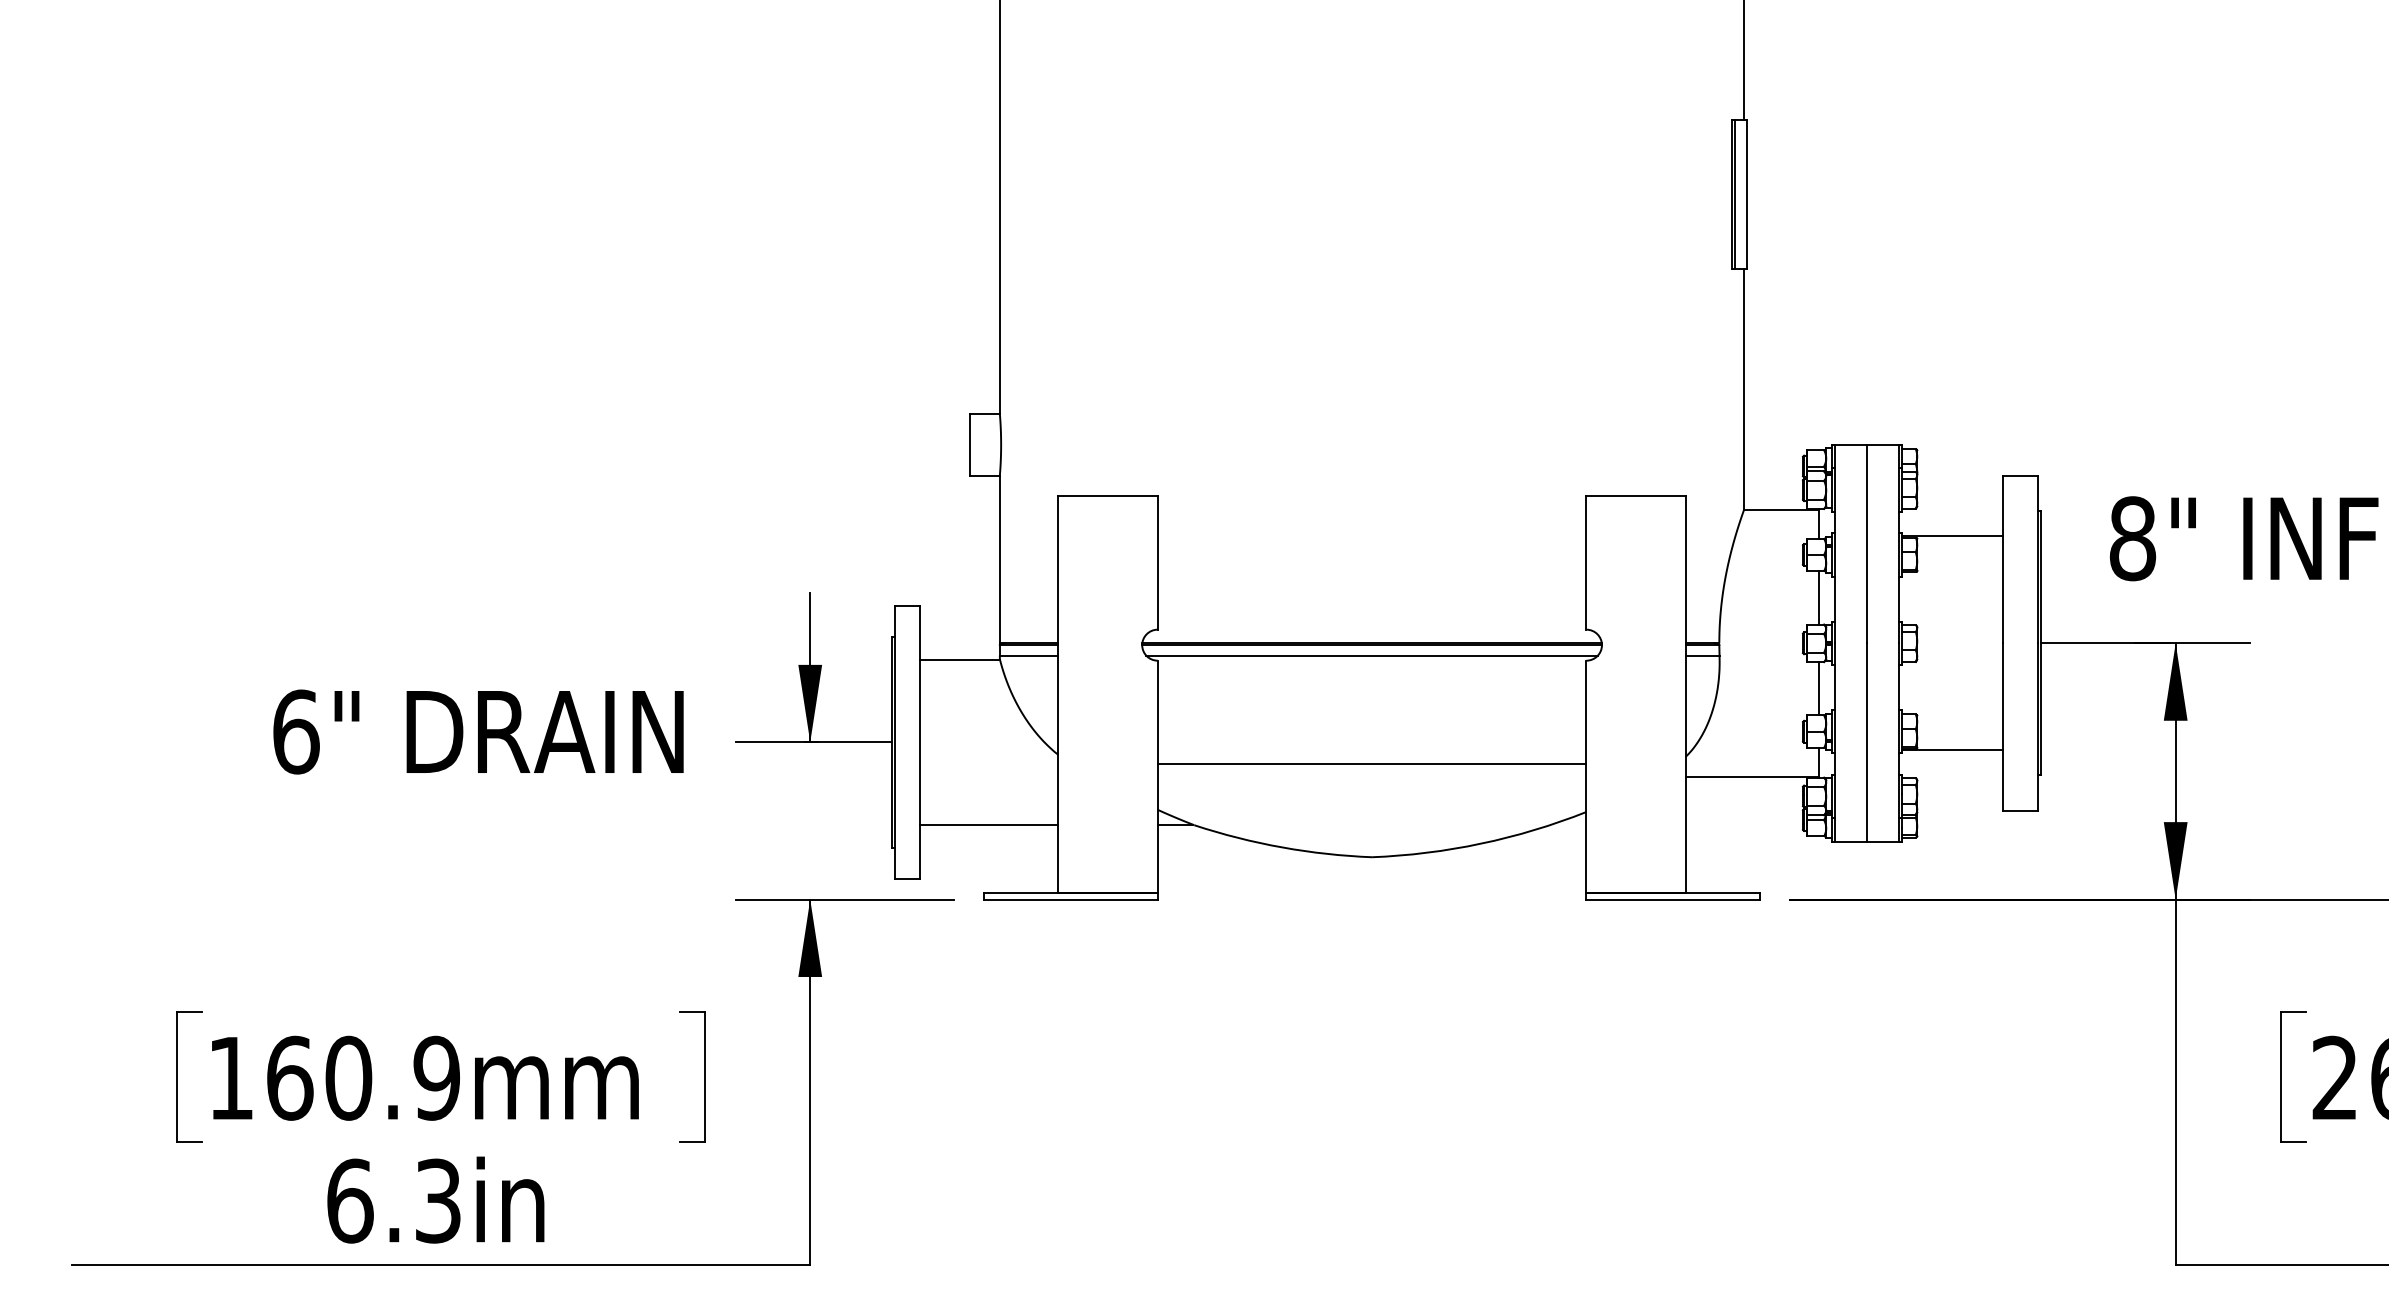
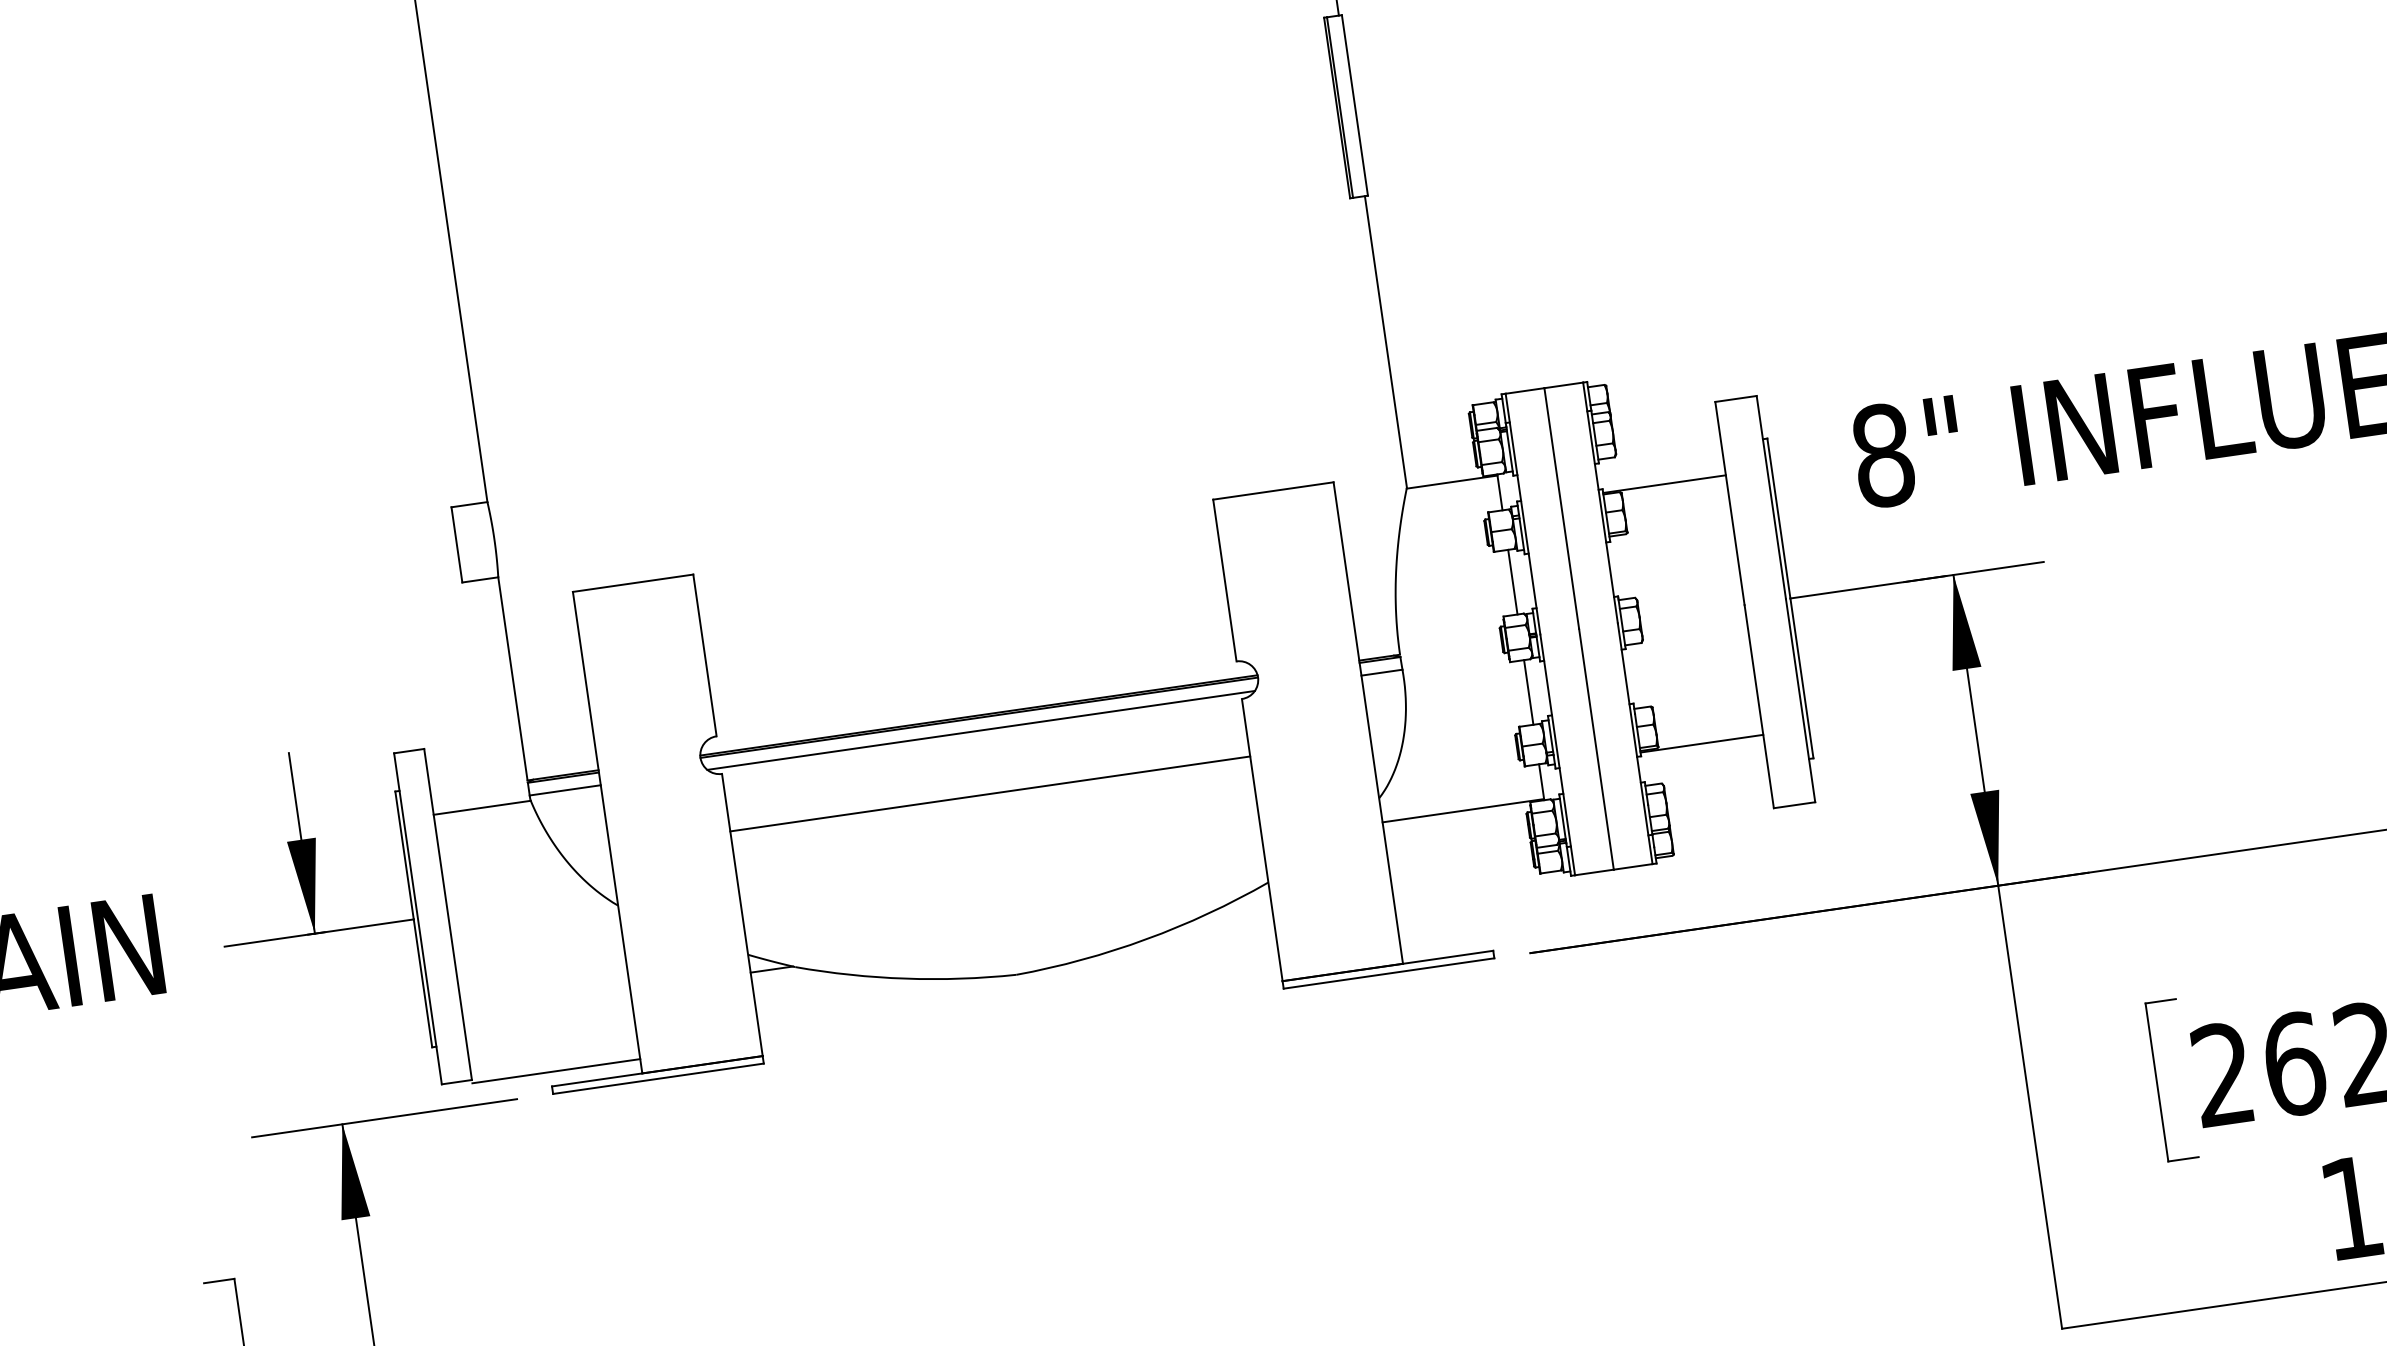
line: (1371, 764) -> (989, 794), moved
line: (989, 824) -> (556, 1071), moved

